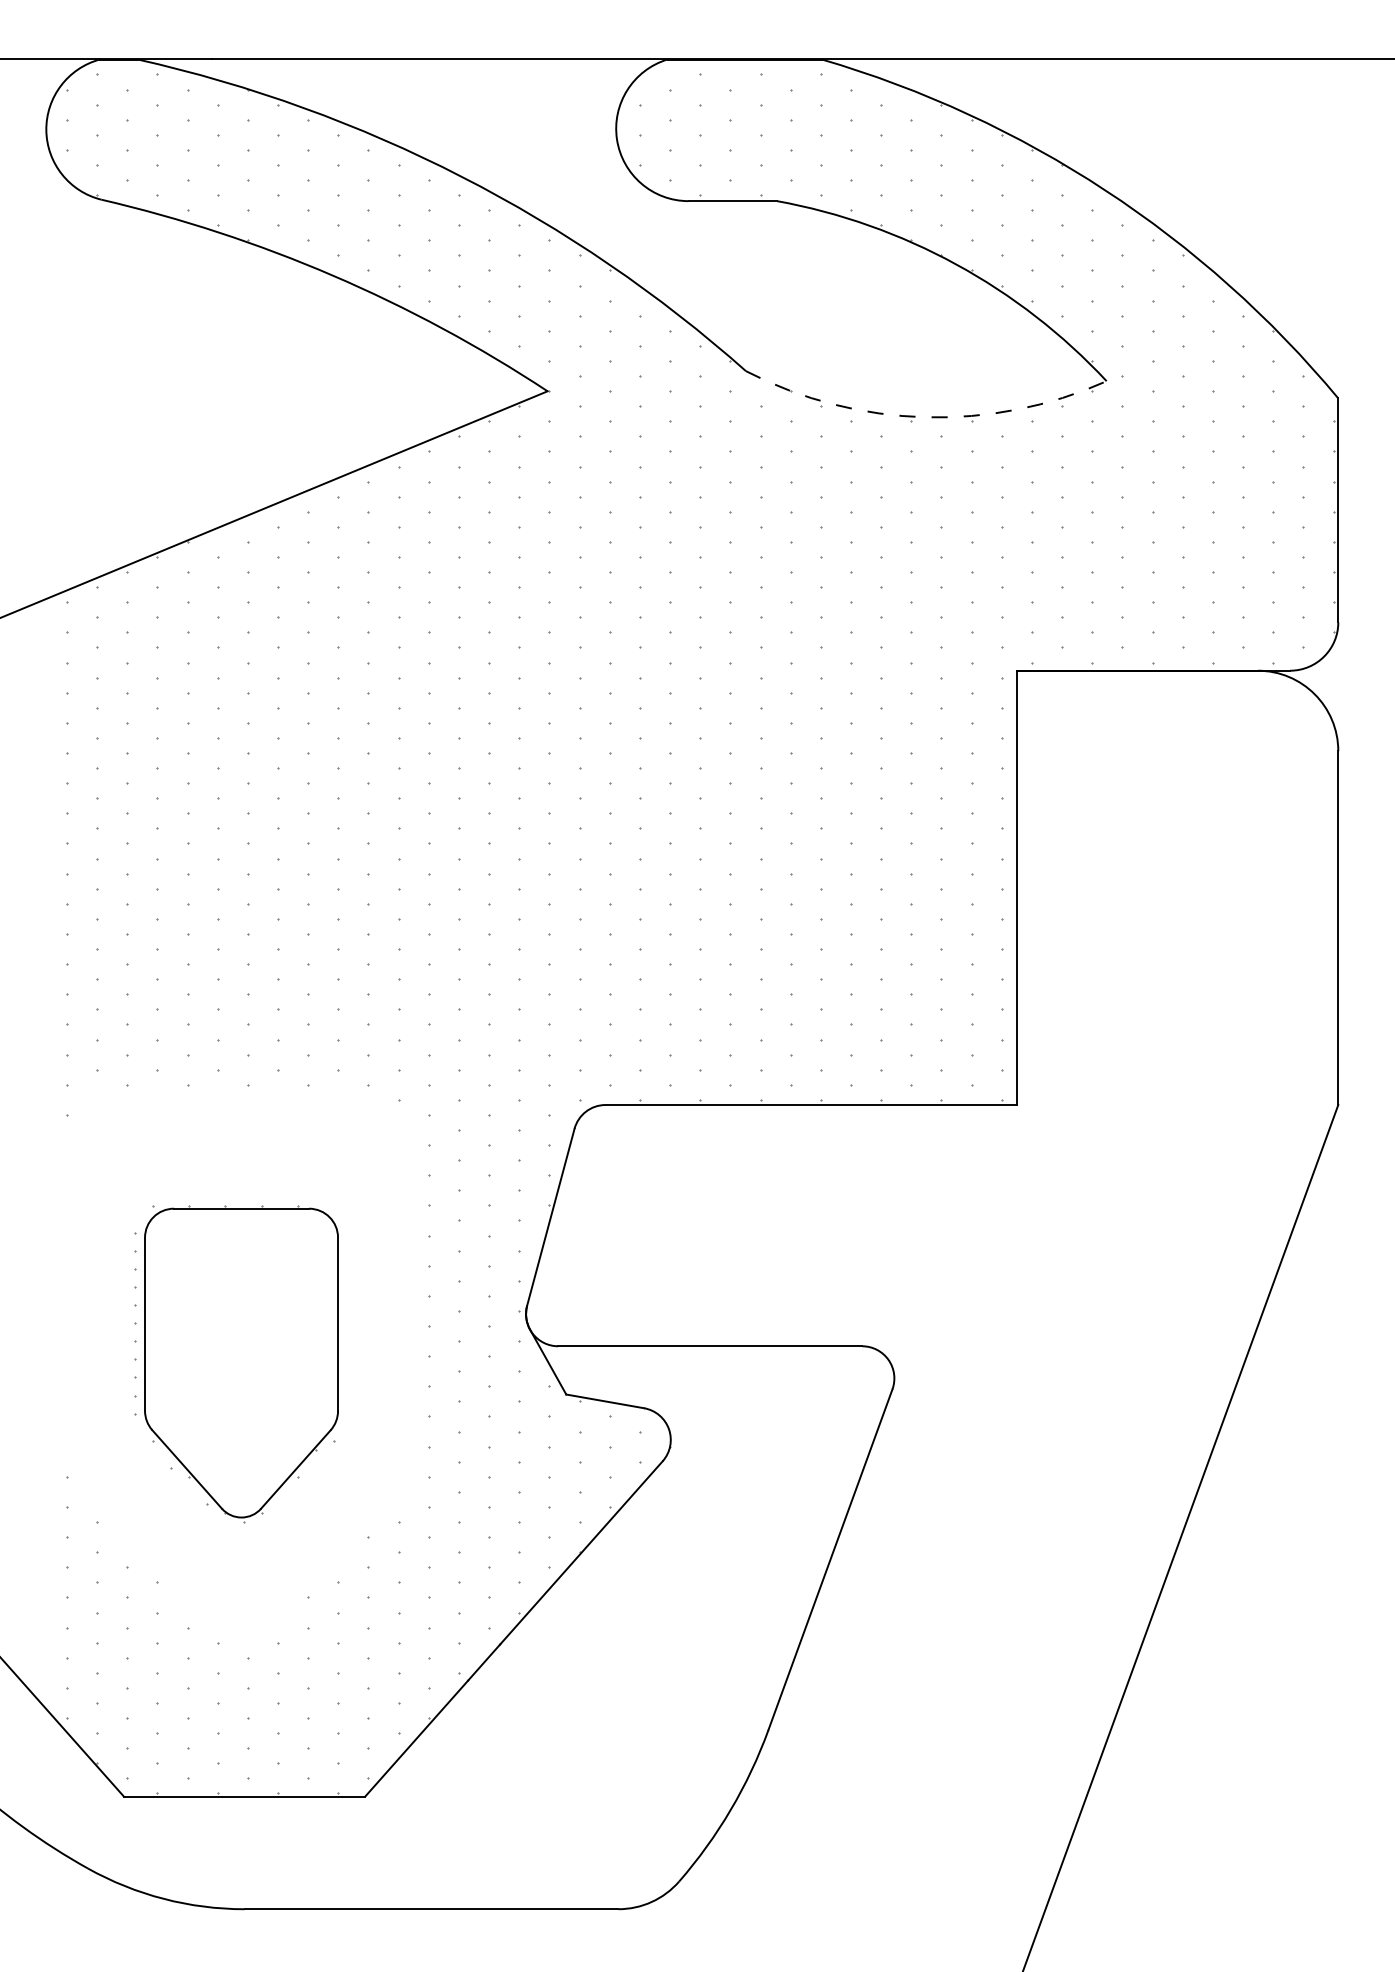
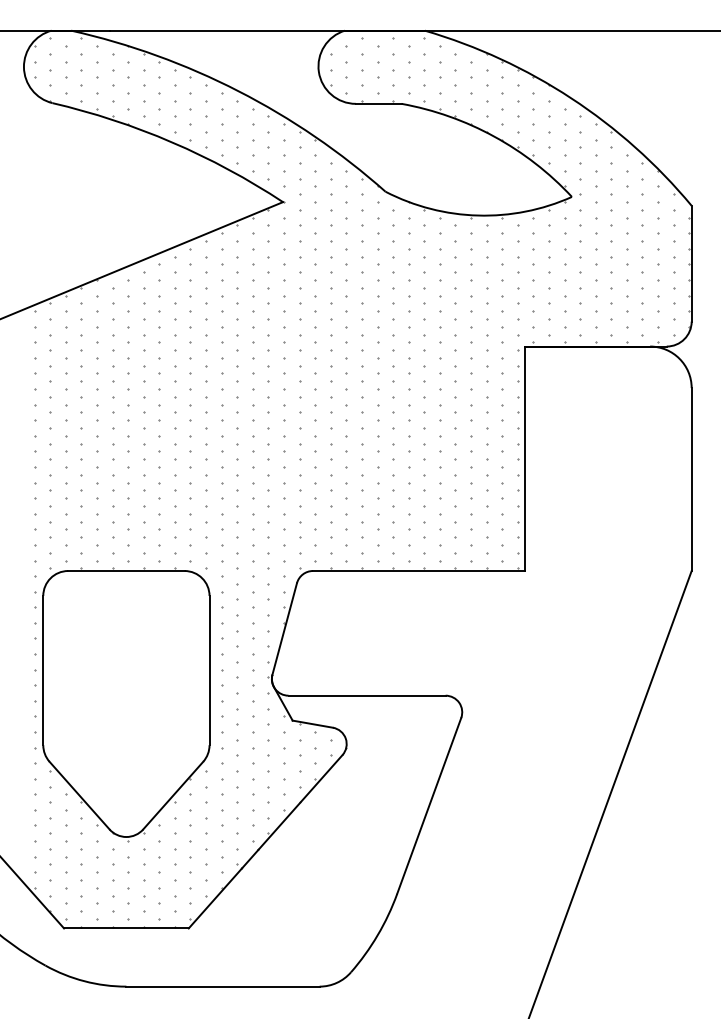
arc: (925, 417) -> (478, 215), dashed -> solid
part: (236, 1363) -> (122, 704), size x1.67

